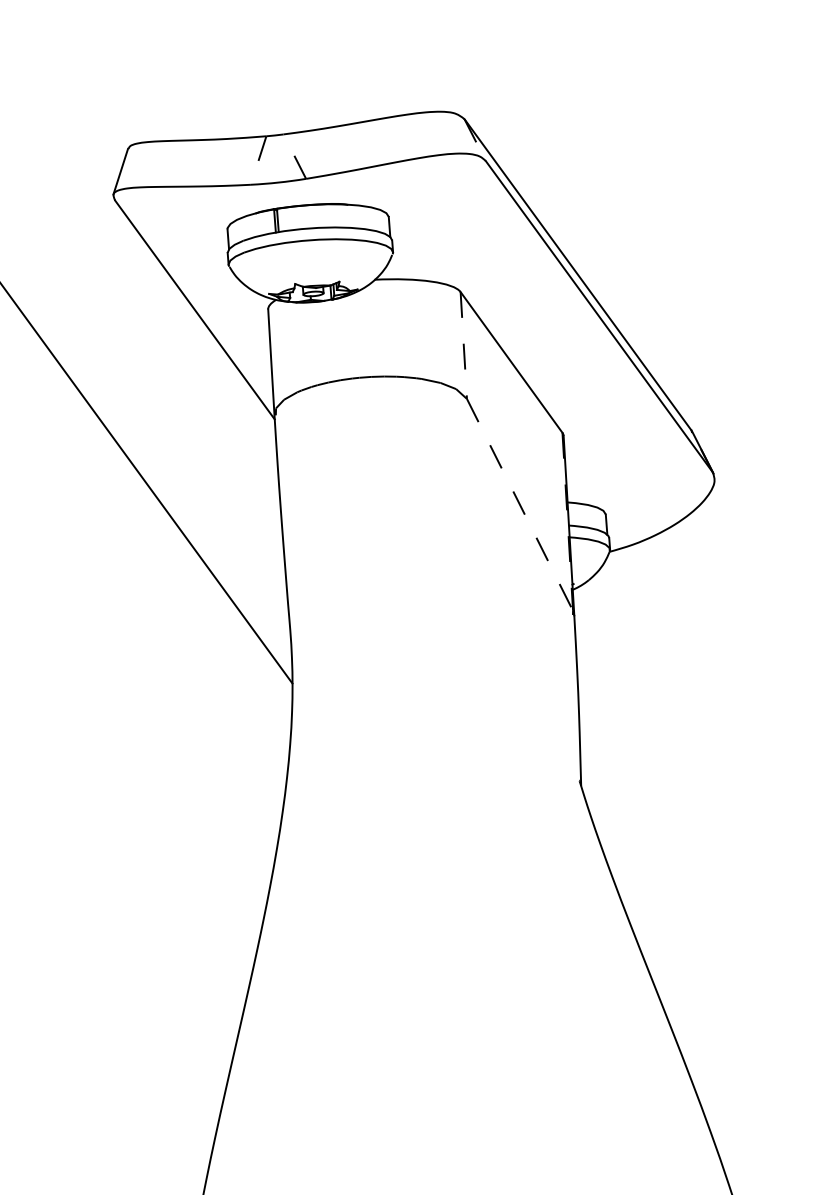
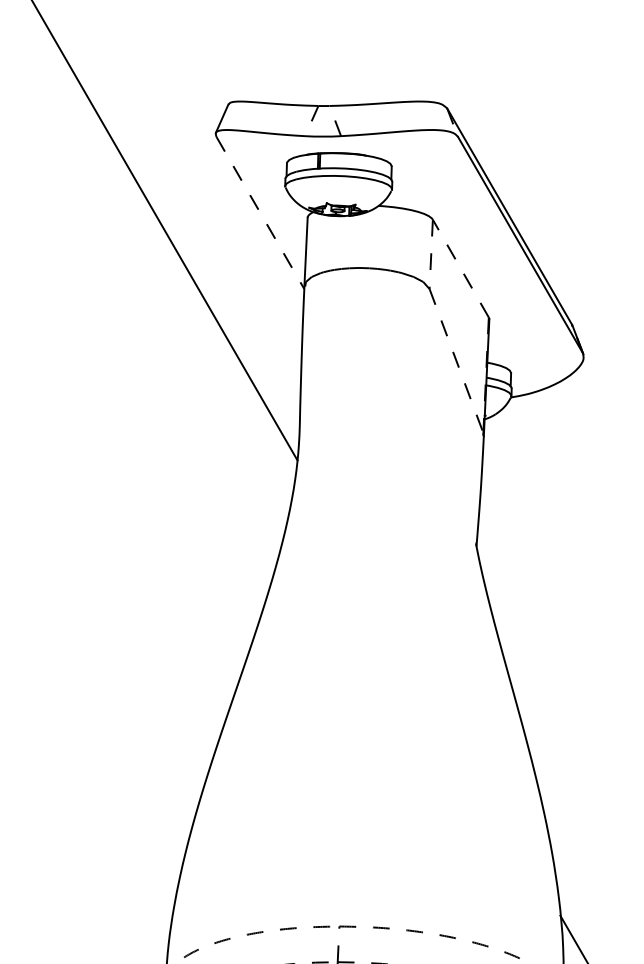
line: (195, 310) -> (260, 213), solid -> dashed
line: (511, 362) -> (460, 268), solid -> dashed

